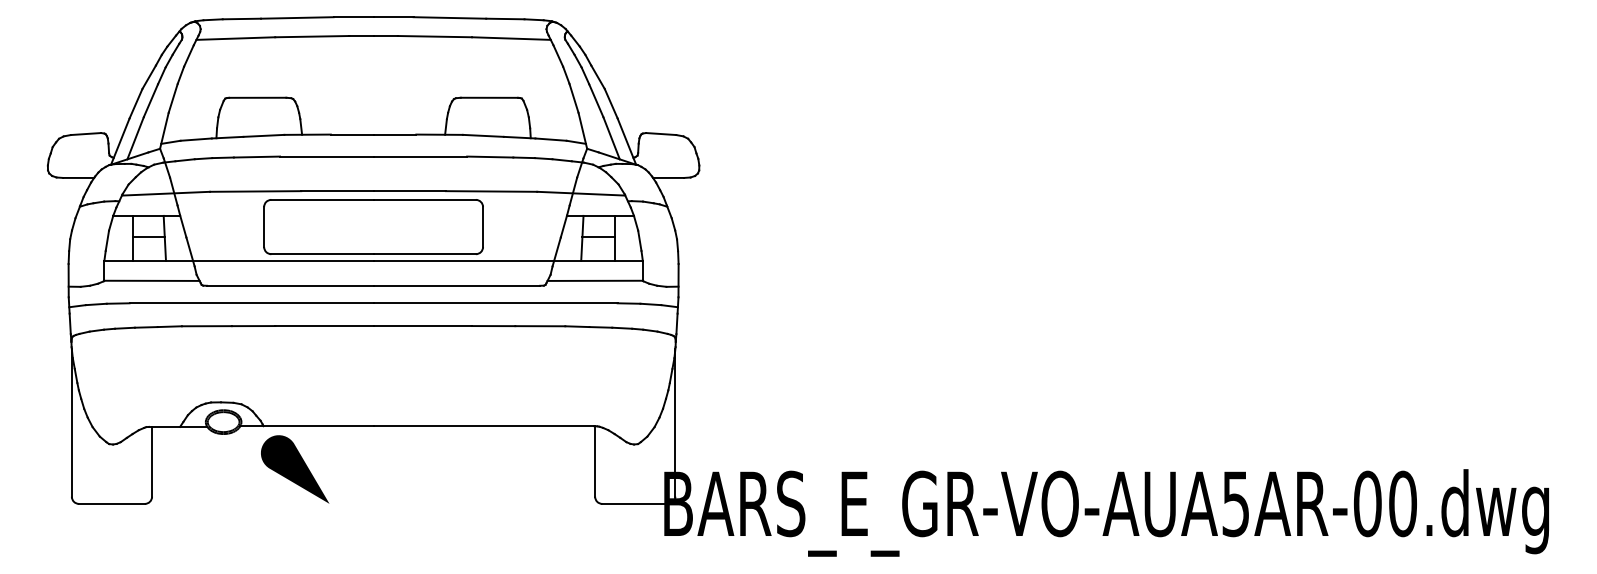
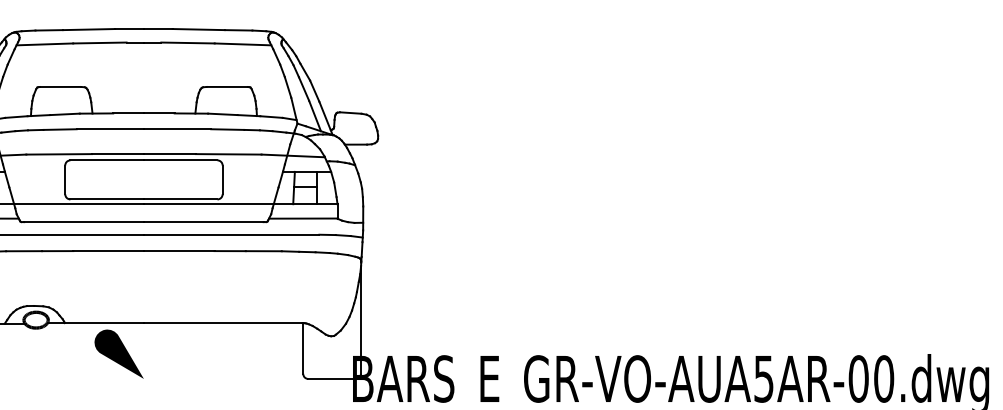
part: (295, 469) -> (119, 354), moved

